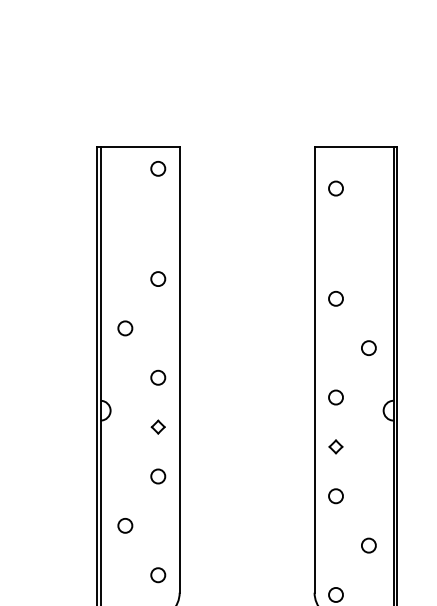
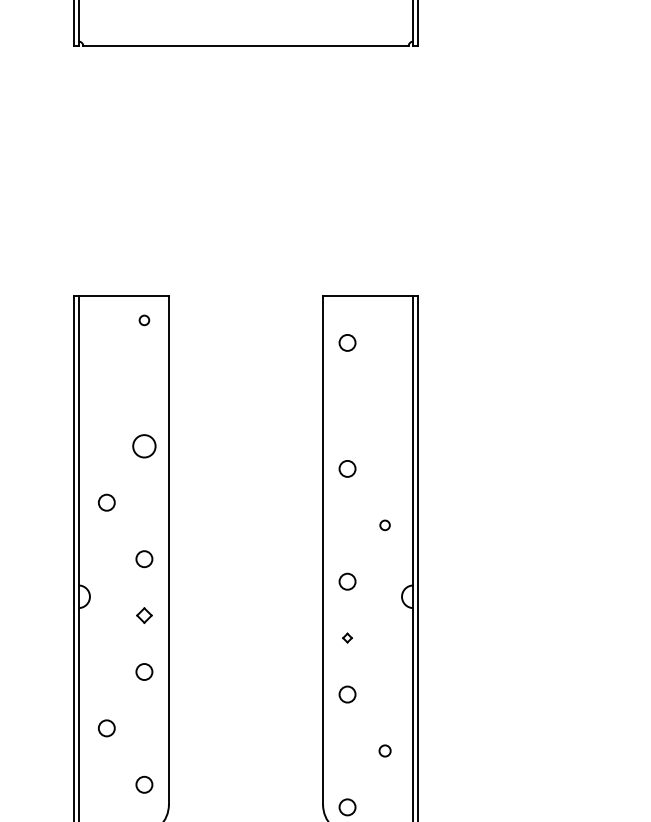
circle: (158, 168) -> (144, 320), size x0.6
circle: (158, 279) -> (144, 446), size x1.4
circle: (368, 348) -> (384, 525), size x0.6
part: (335, 446) -> (347, 637), size x0.6
circle: (368, 545) -> (384, 750), size x0.7

